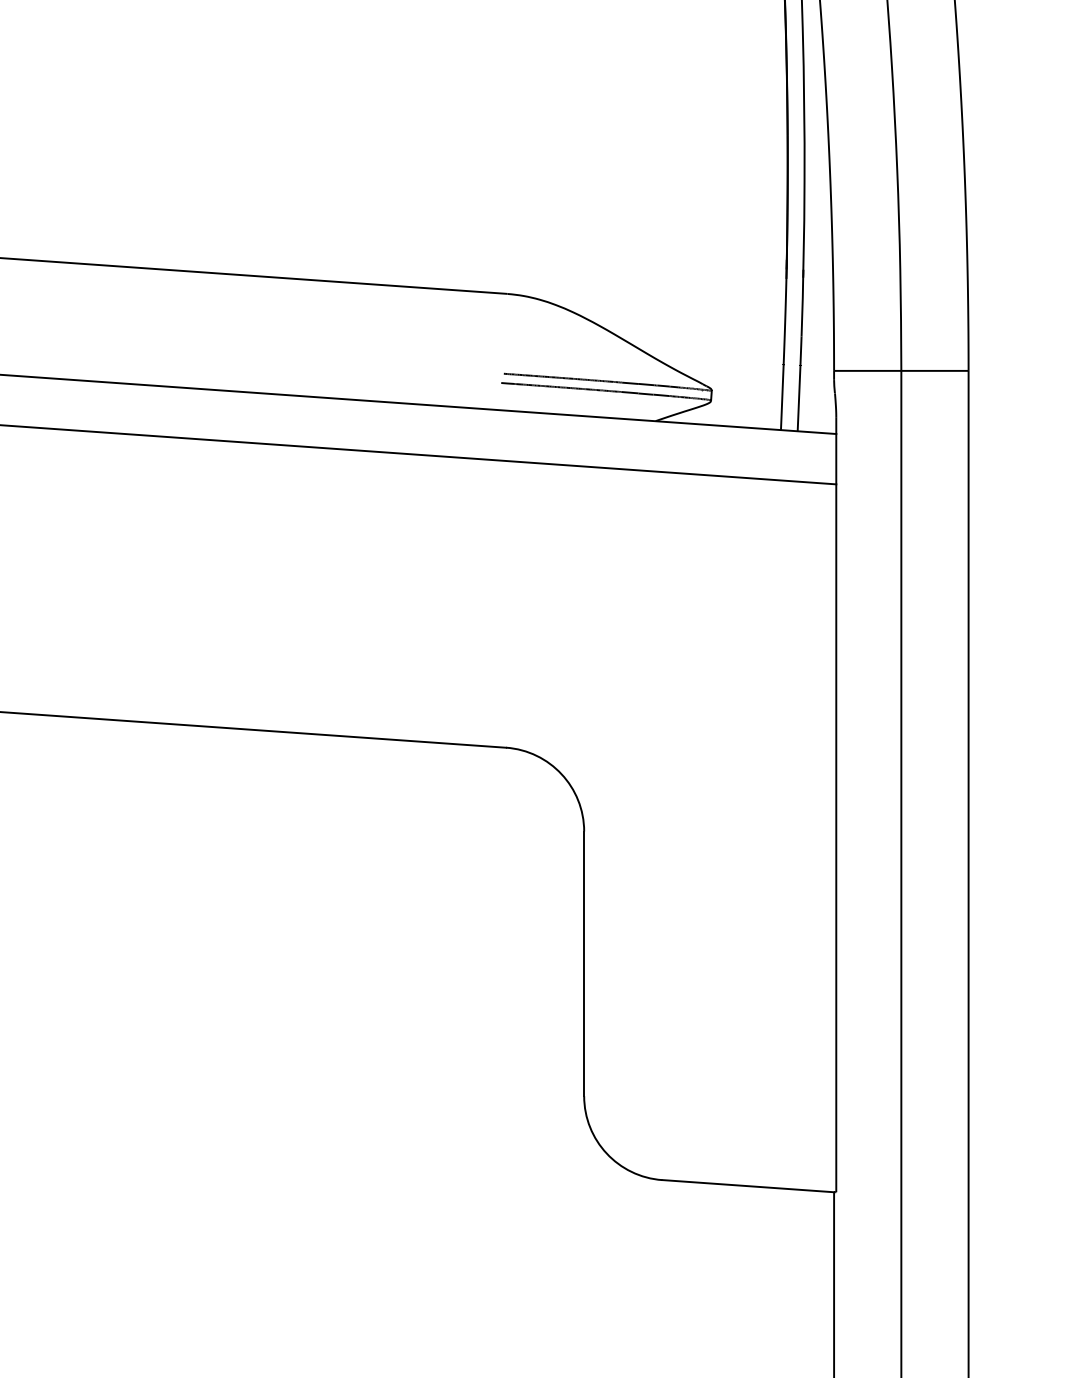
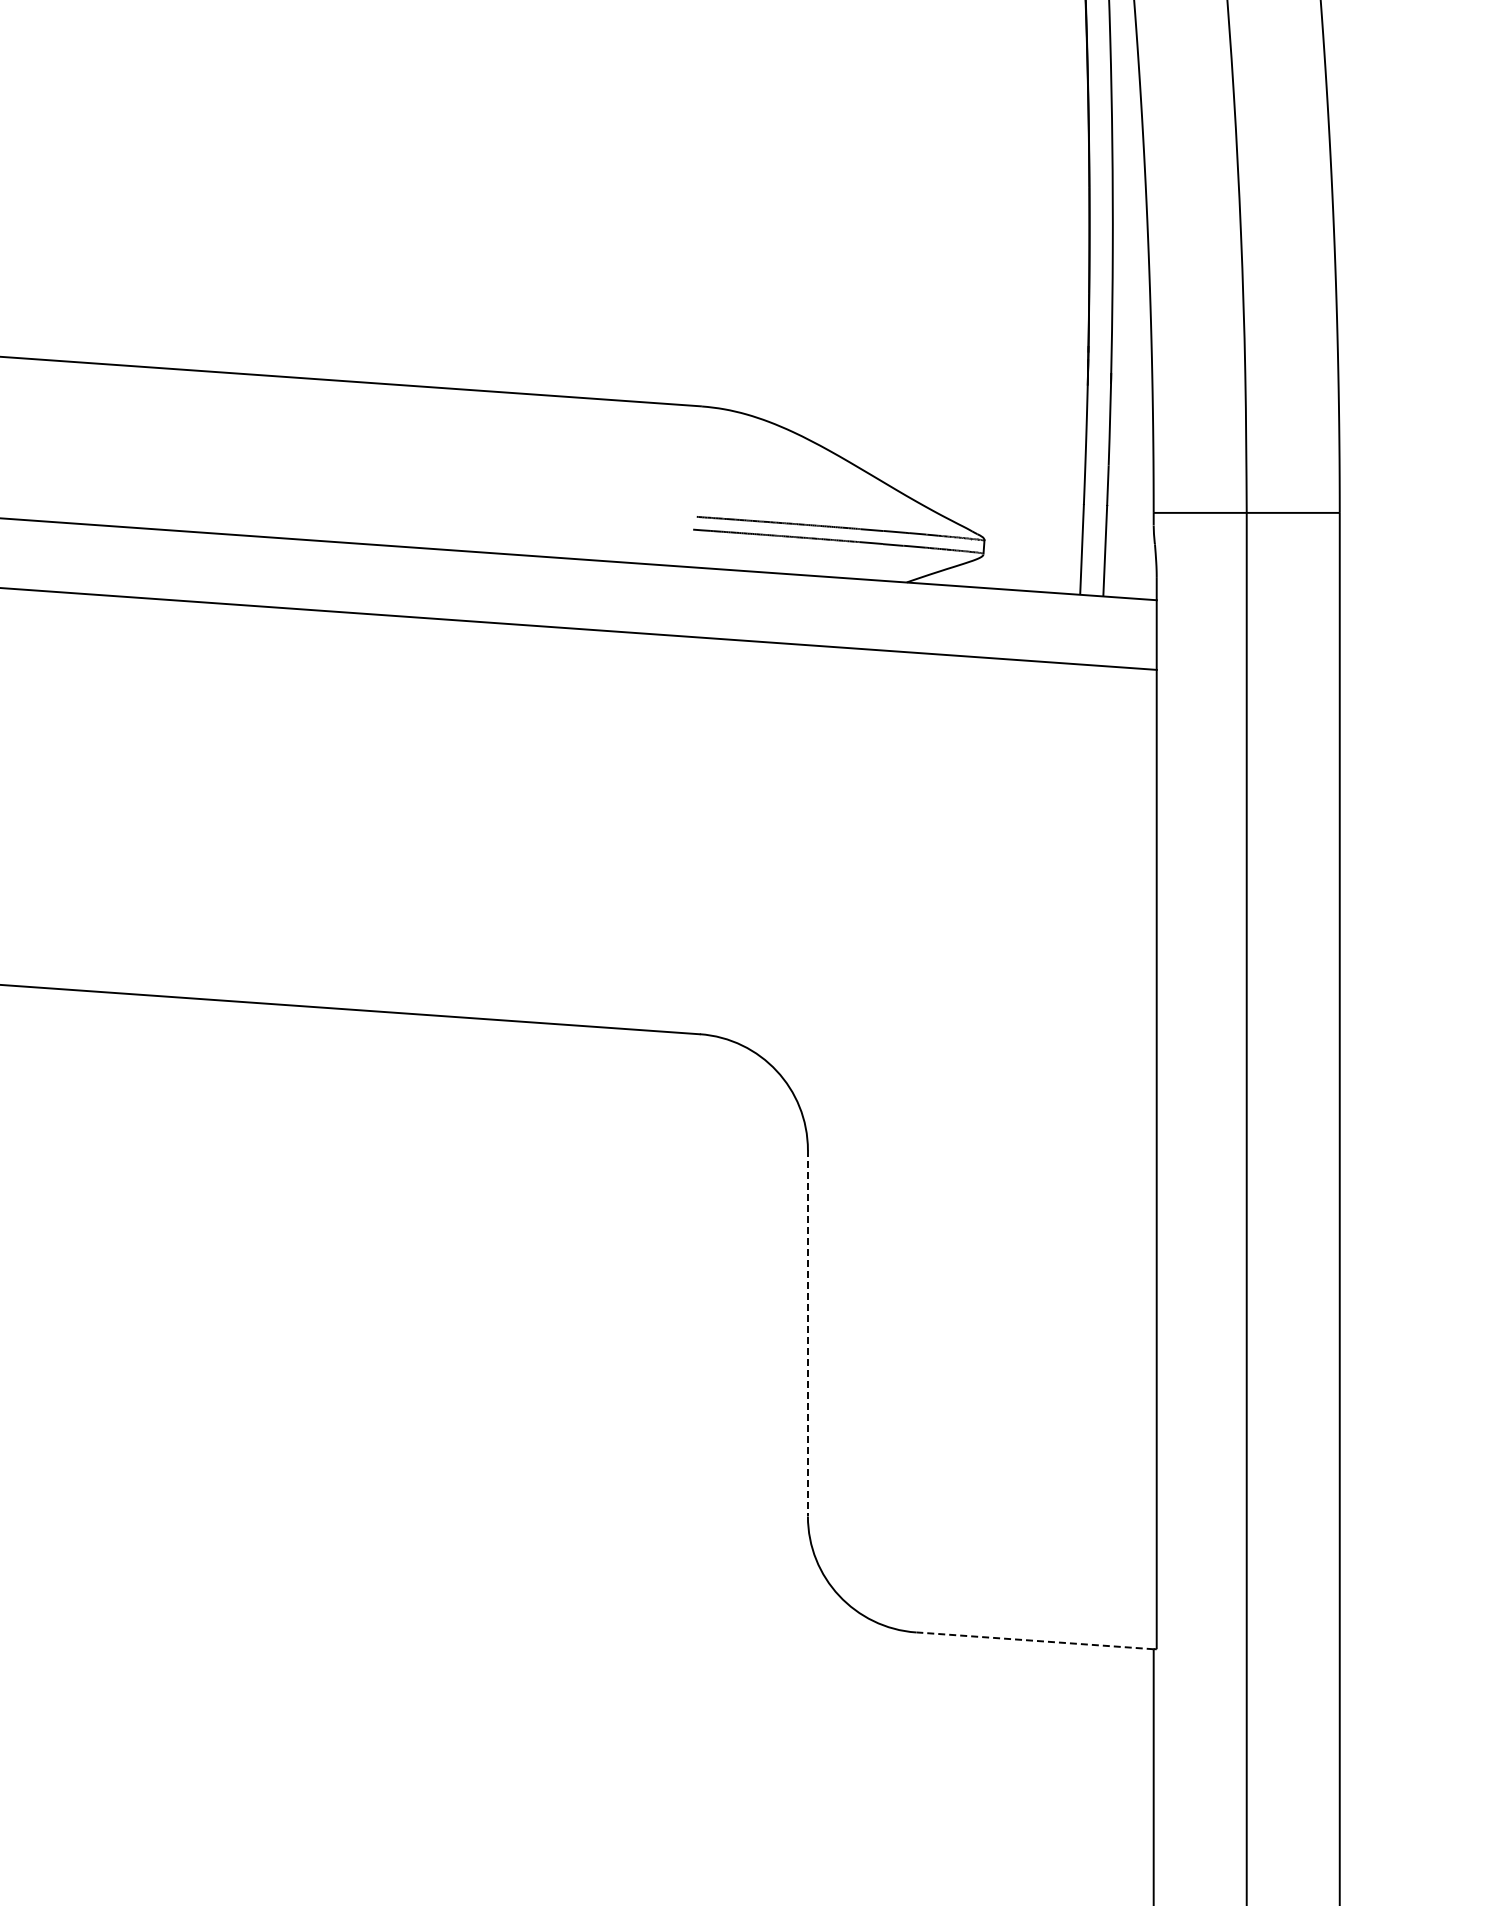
line: (583, 964) -> (807, 1333), solid -> dashed
line: (747, 1185) -> (1034, 1640), solid -> dashed

